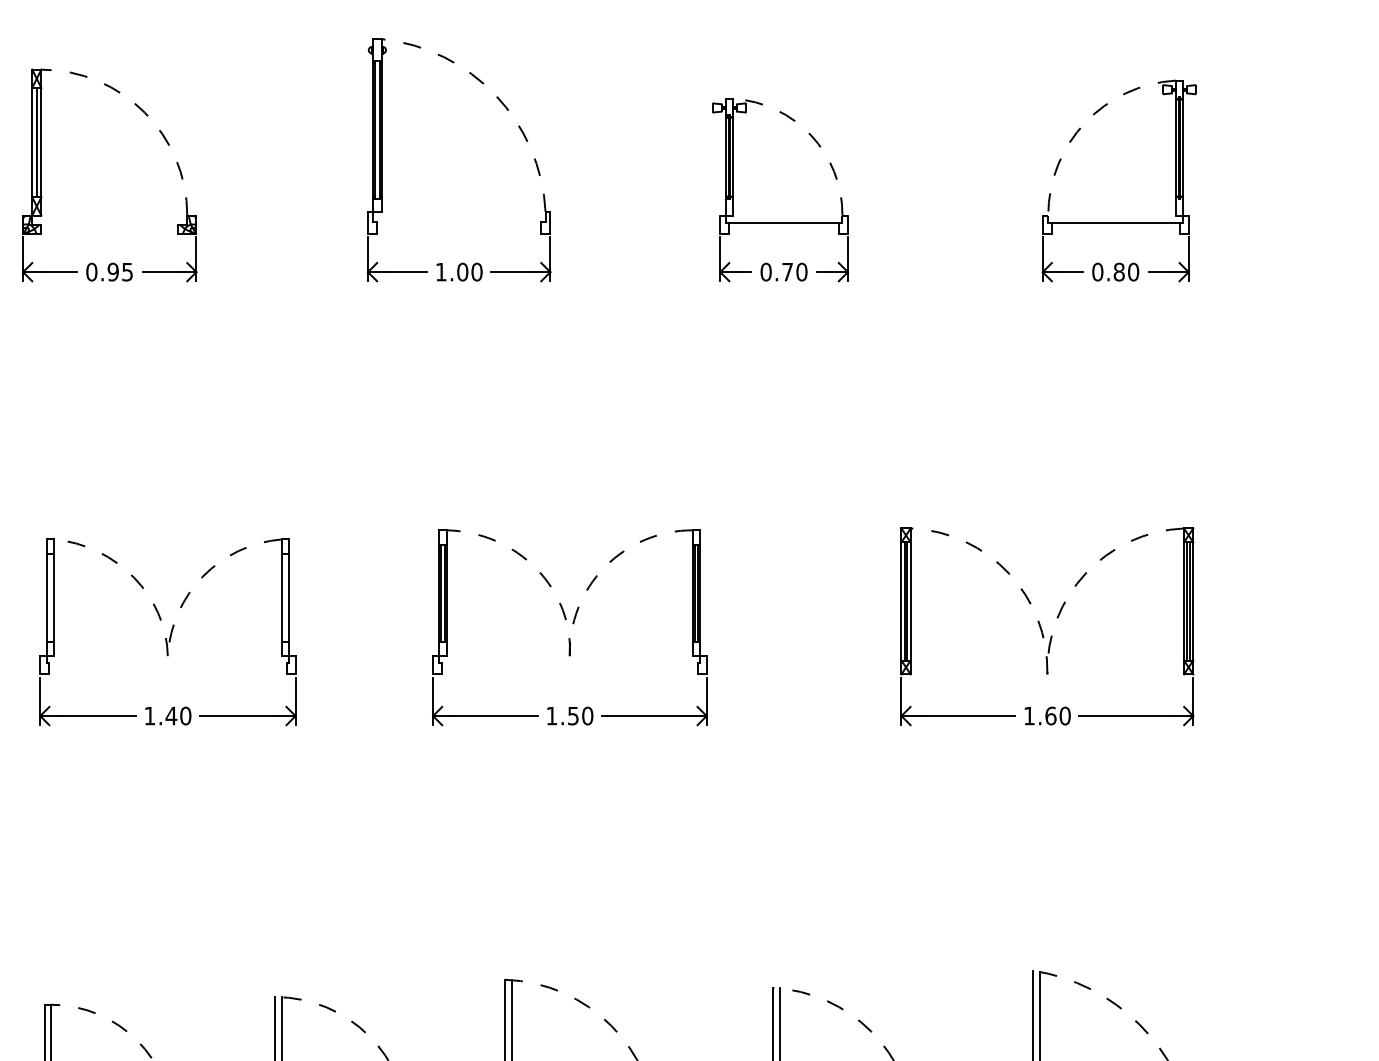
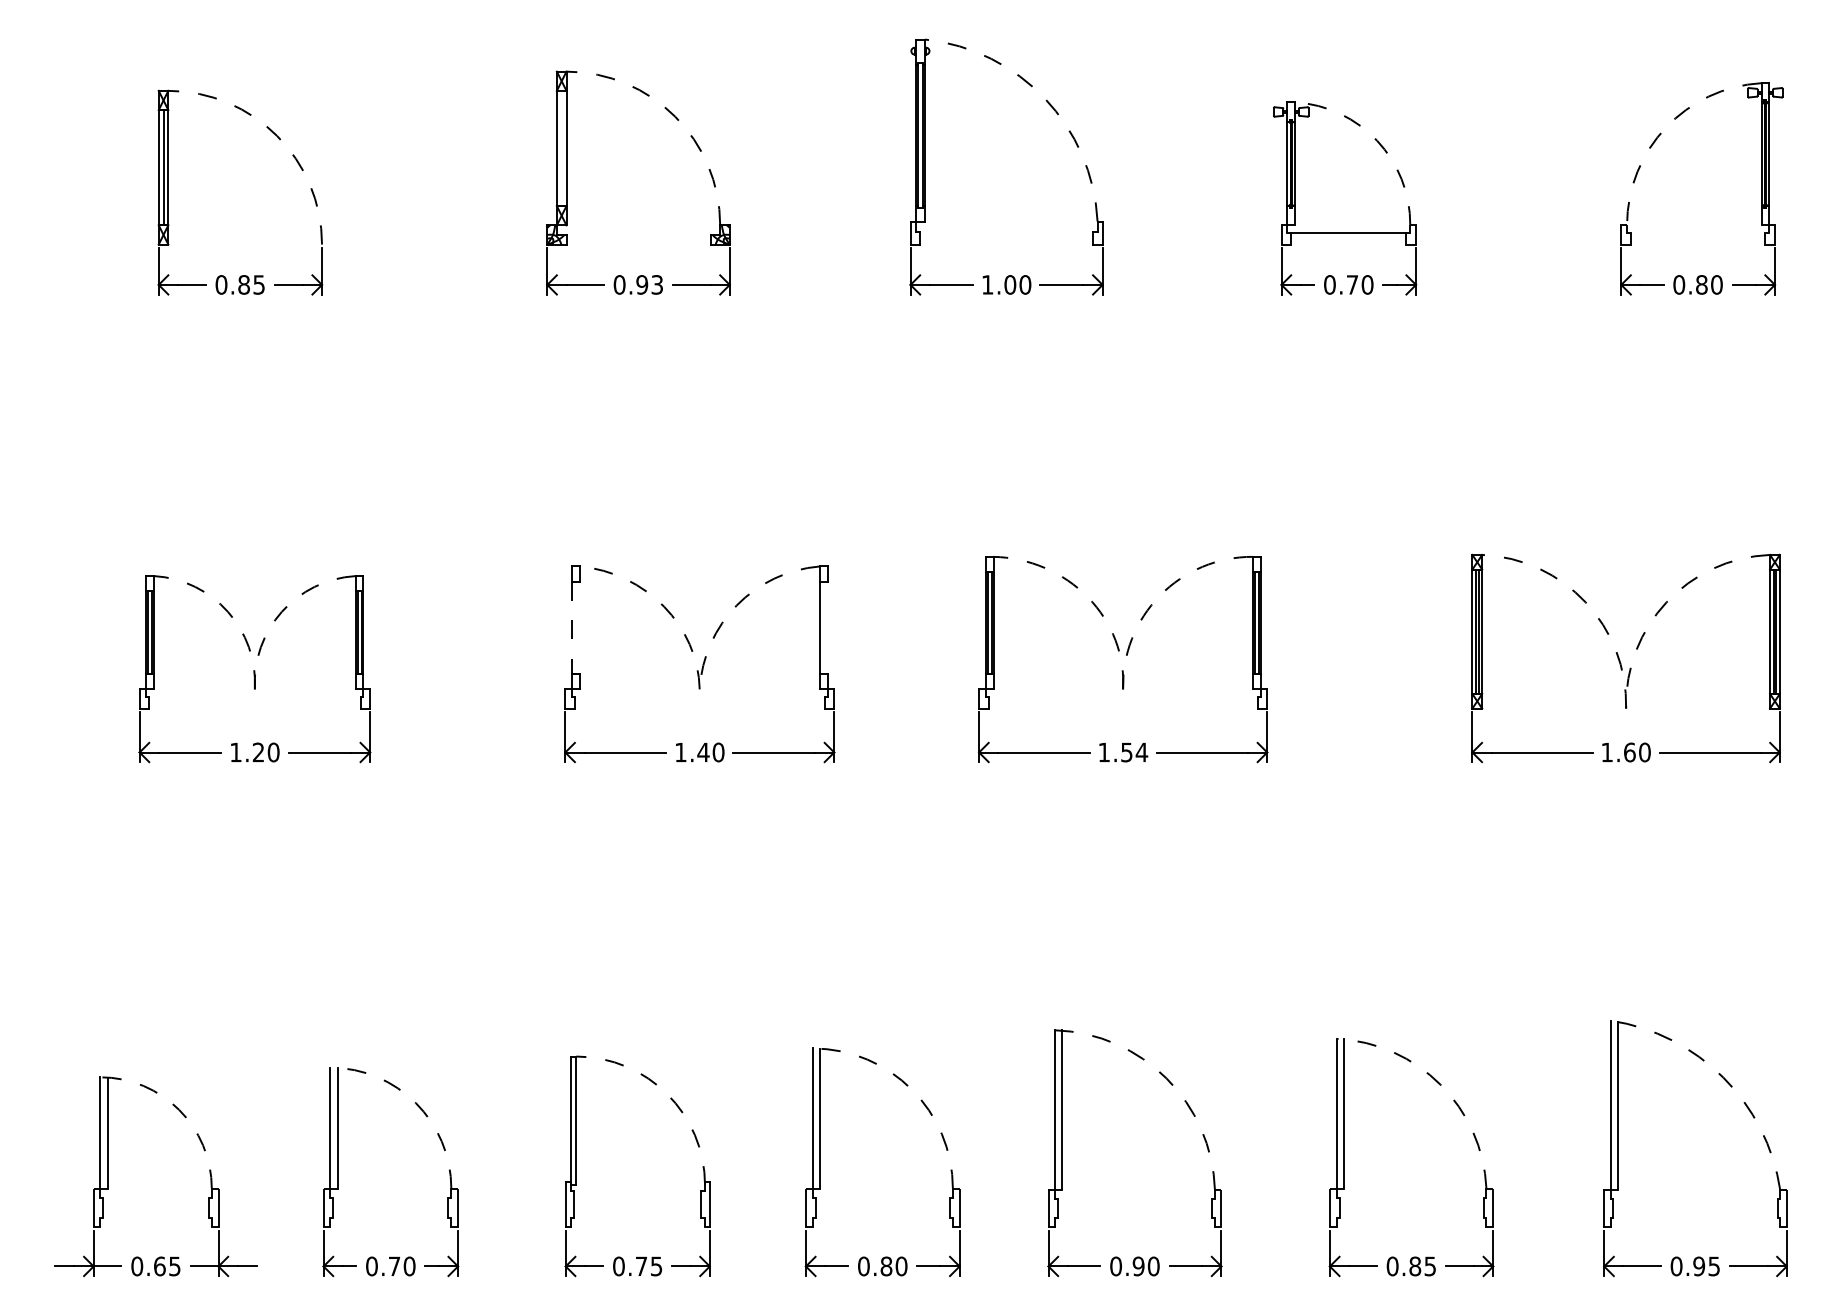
line: (36, 142) -> (561, 148), removed
line: (1115, 223) -> (1697, 233), removed
text: (127, 271) -> (657, 284), 0.95 -> 0.93
line: (53, 597) -> (579, 627), removed
line: (289, 597) -> (827, 627), removed
line: (47, 598) -> (572, 628), solid -> dashed
text: (587, 716) -> (1141, 752), 1.50 -> 1.54

